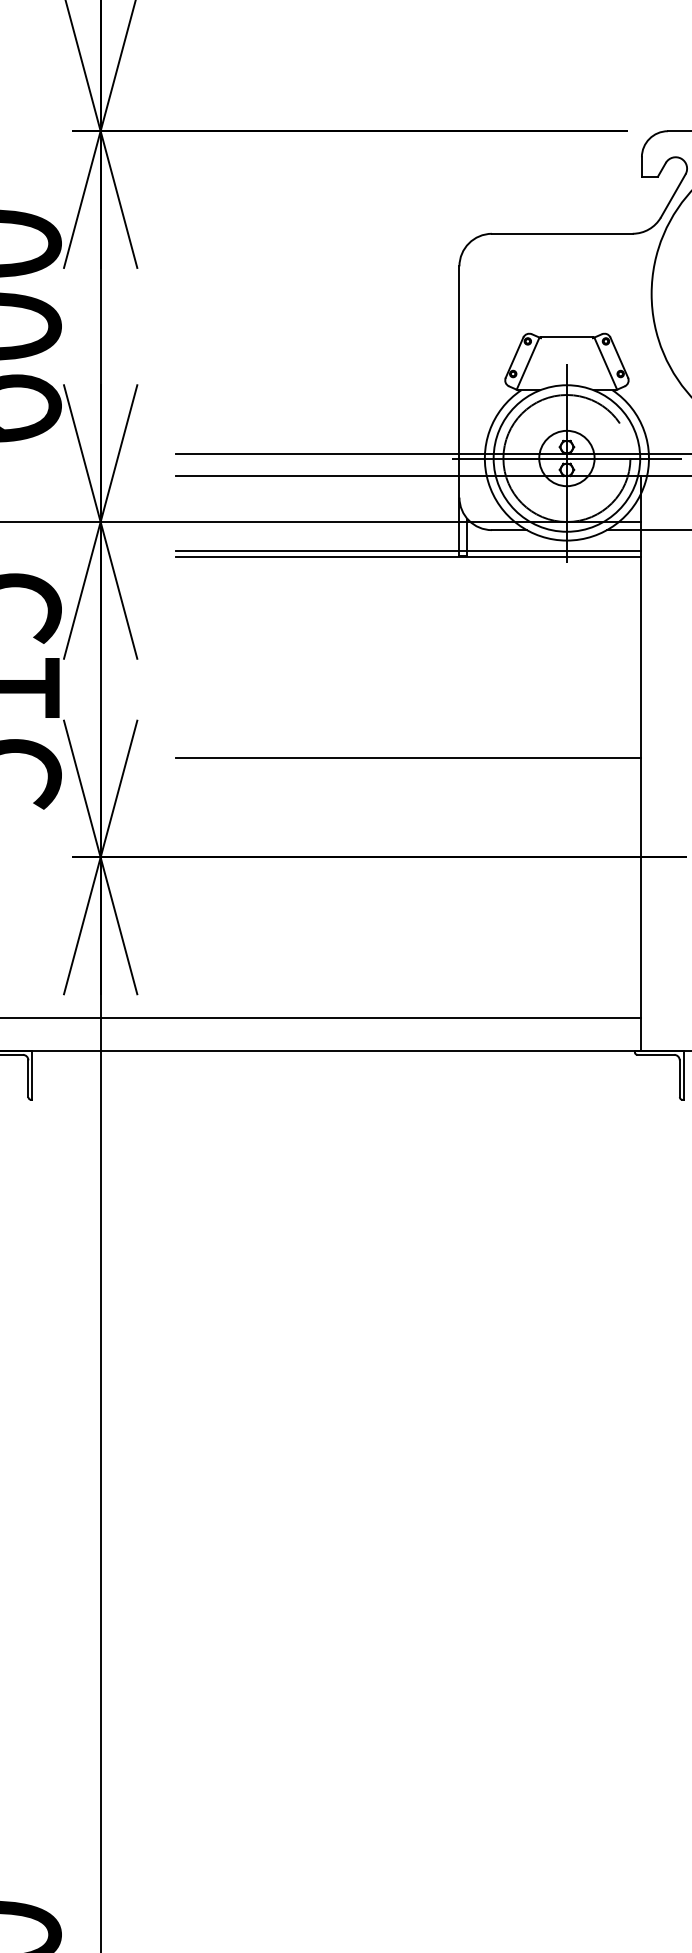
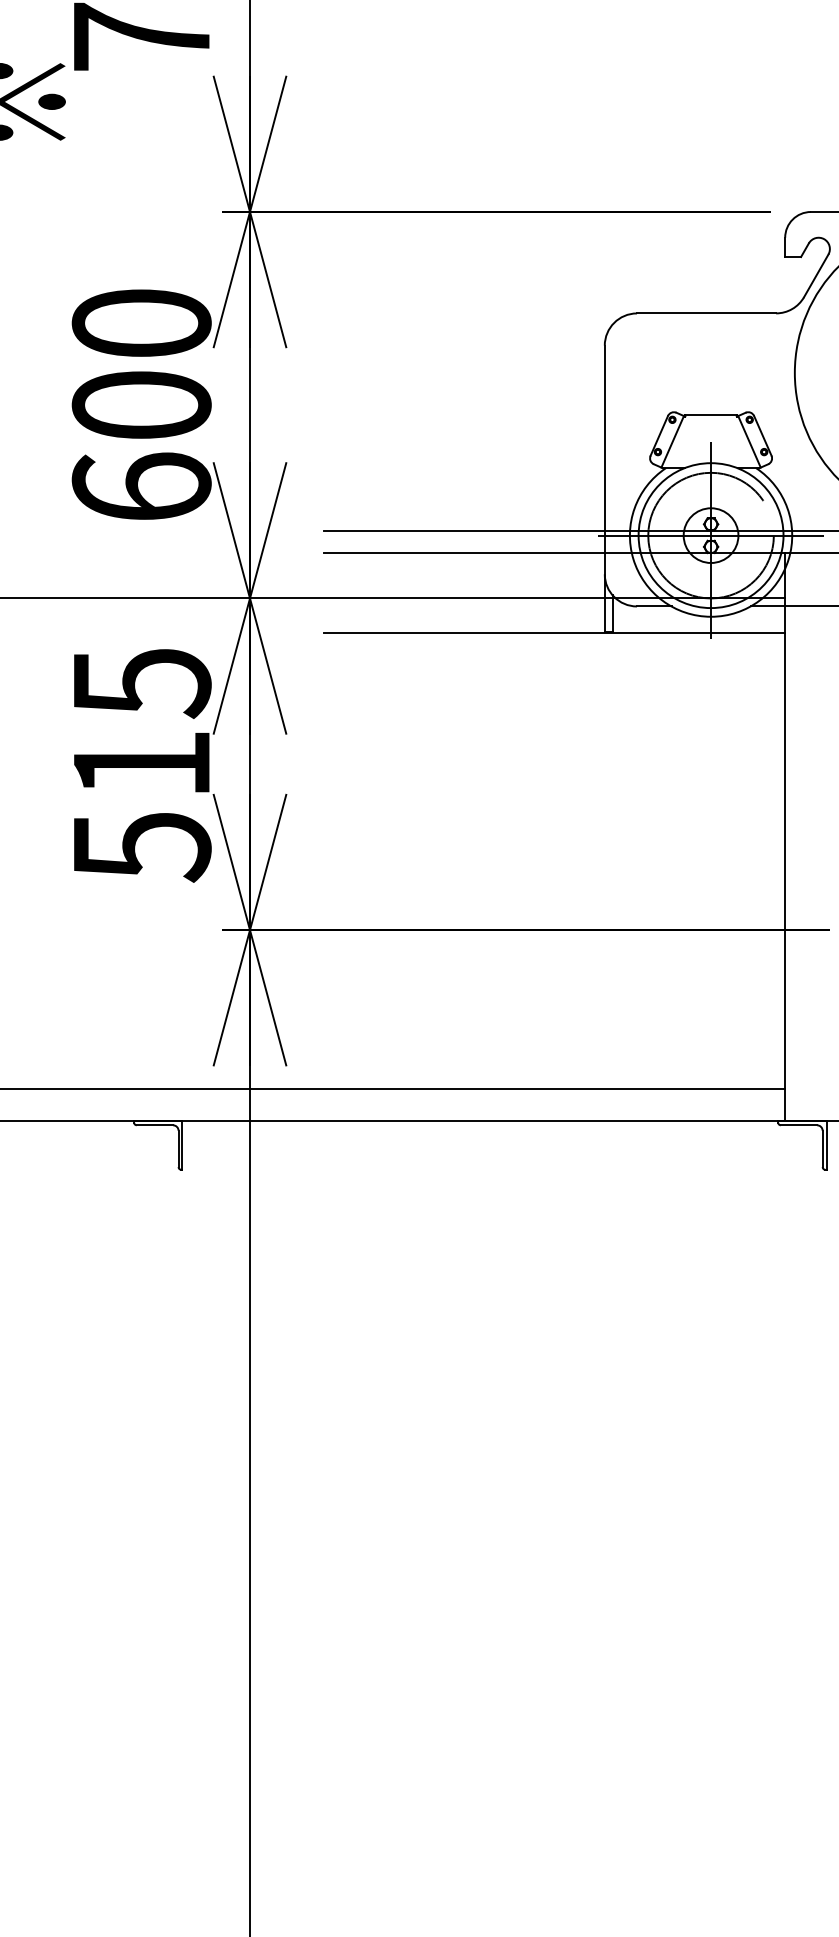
line: (408, 550) -> (554, 626), removed
line: (408, 757) -> (554, 831), removed

